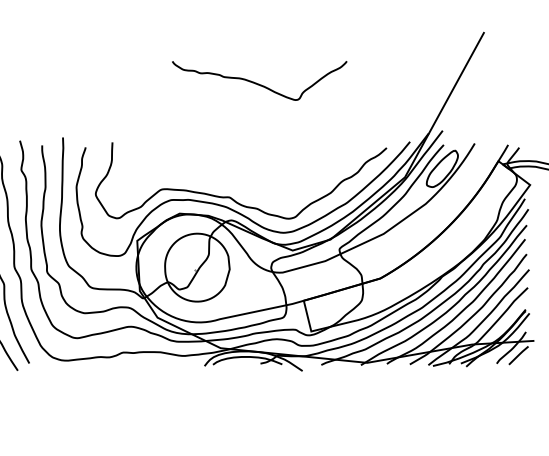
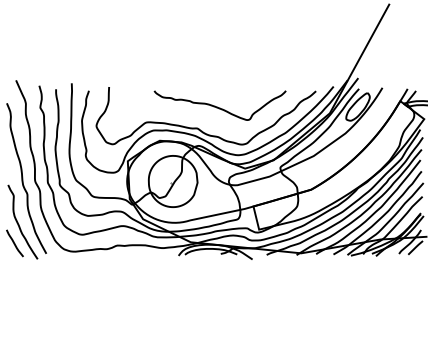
curve: (258, 83) -> (219, 107), moved

